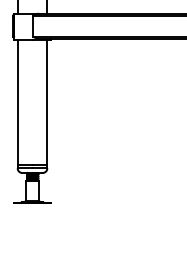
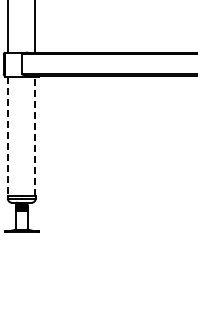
line: (47, 101) -> (35, 135), solid -> dashed
line: (18, 102) -> (8, 136), solid -> dashed

